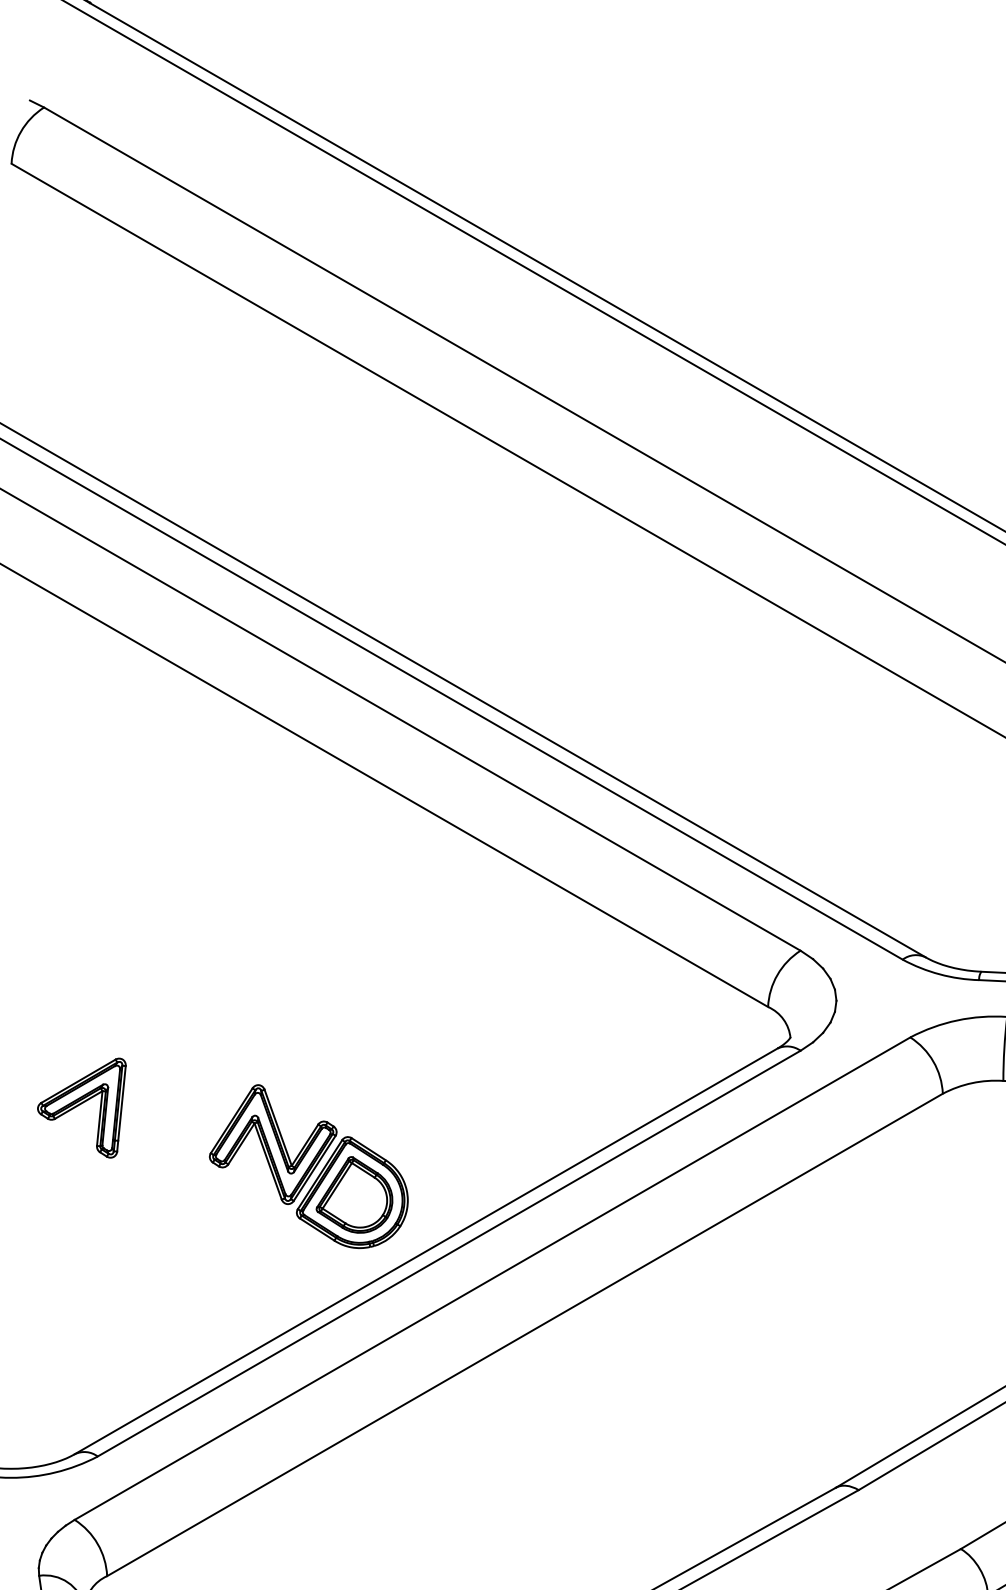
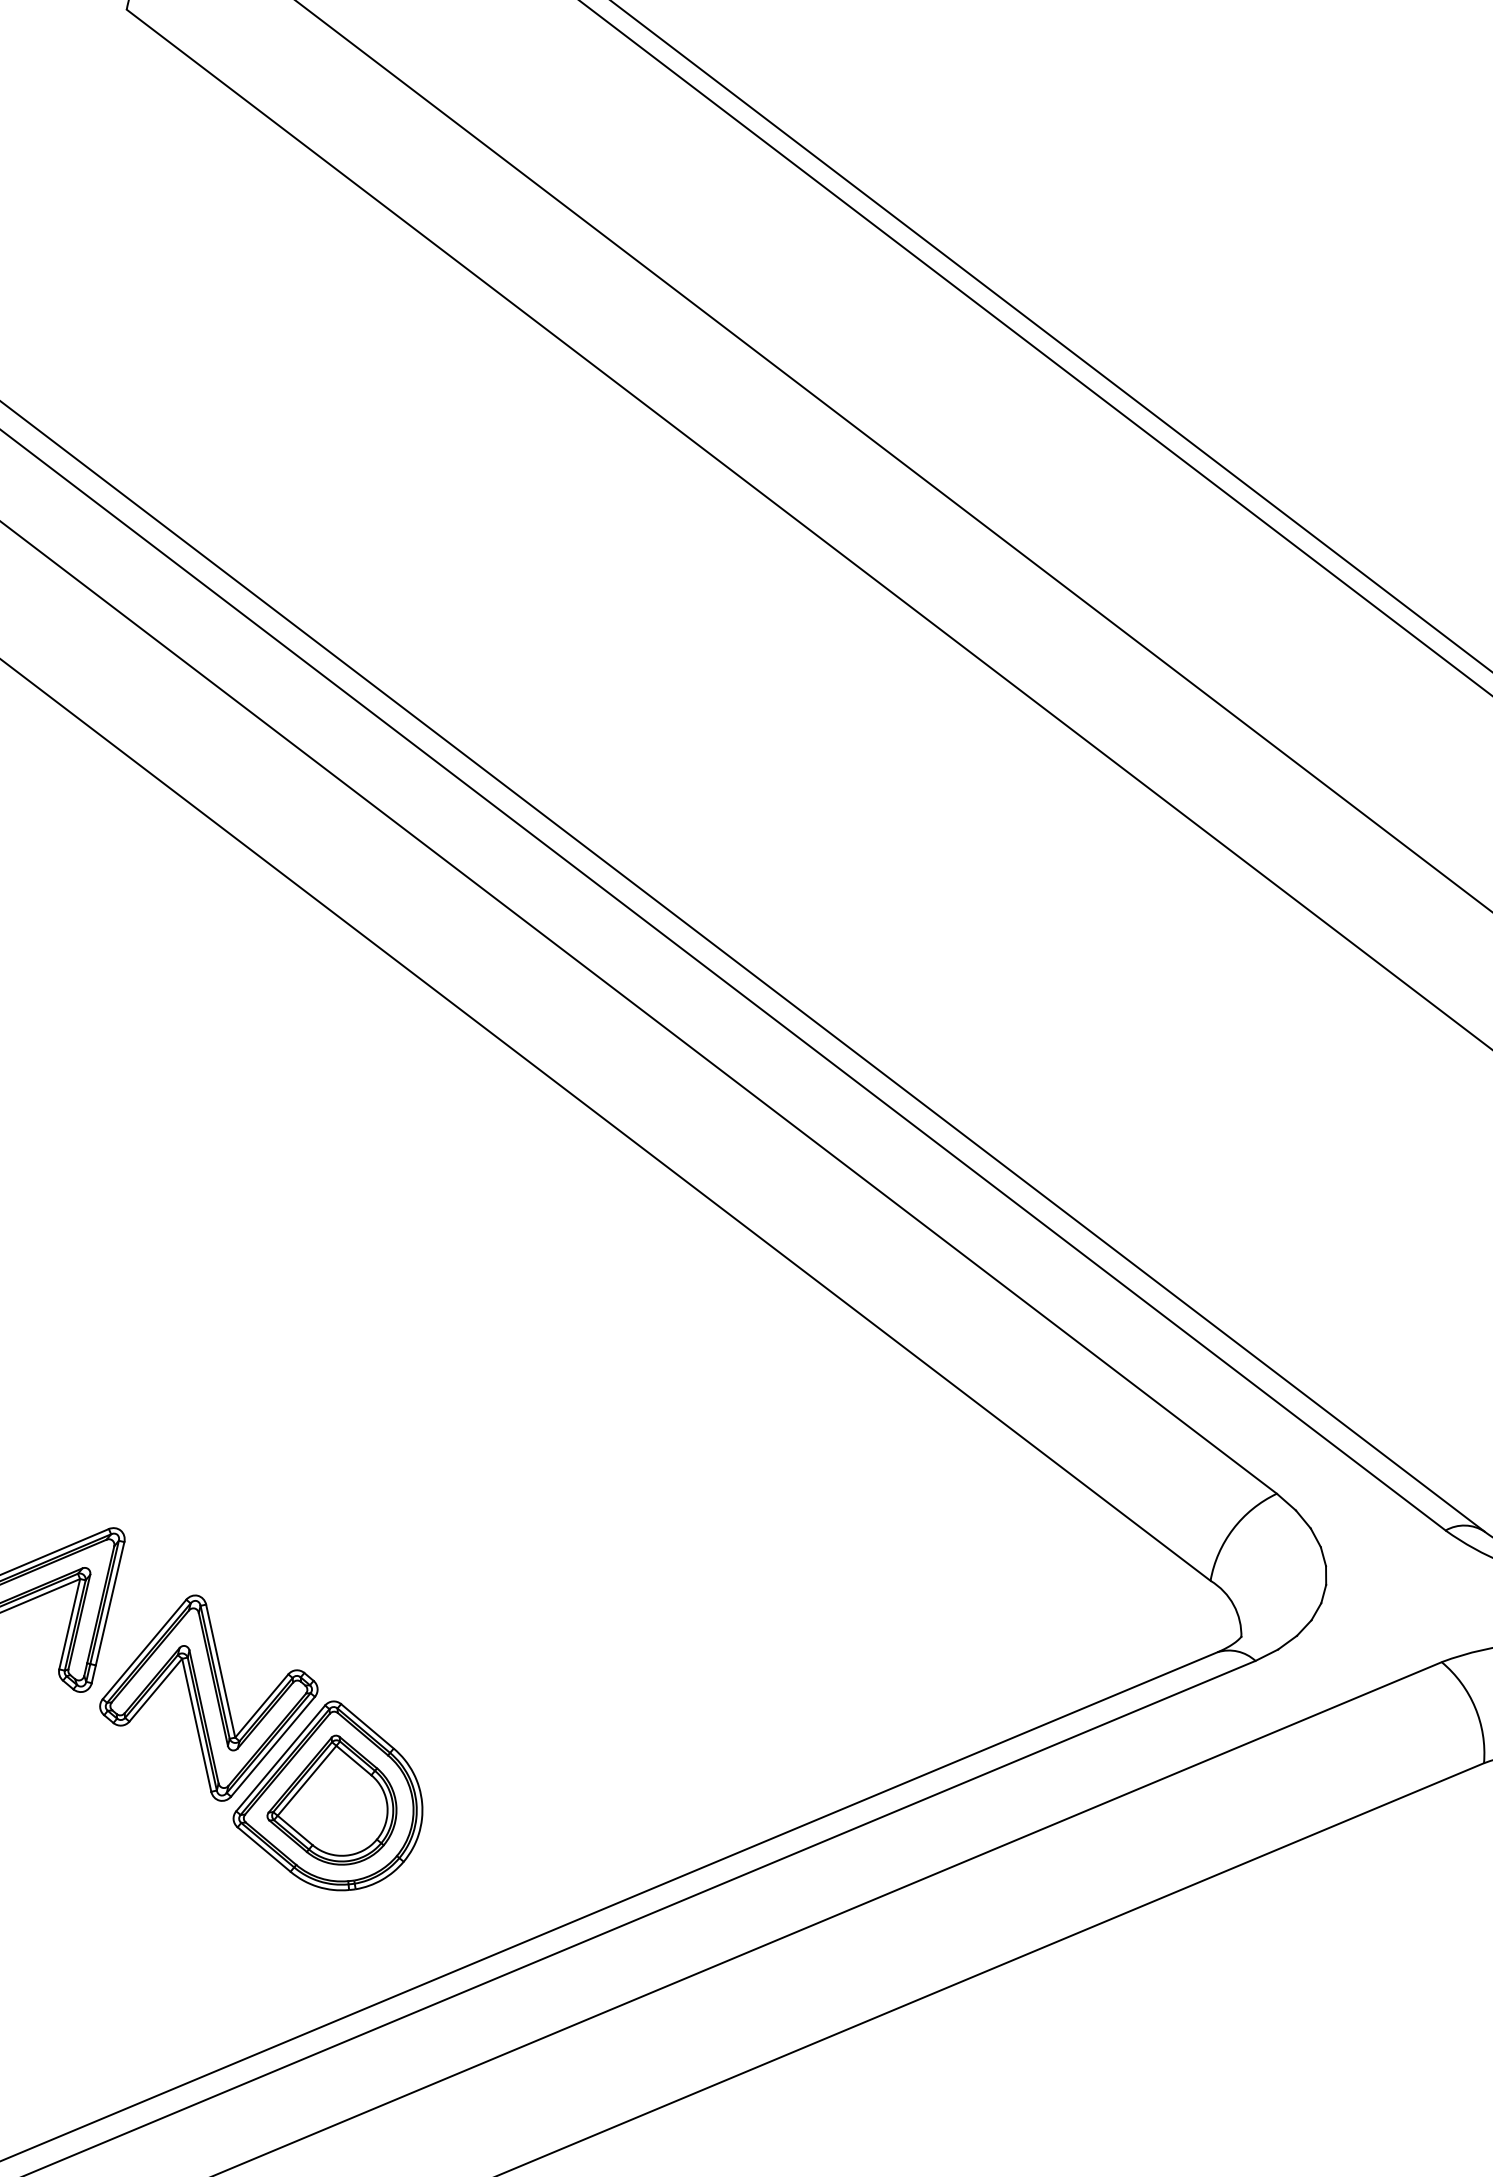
part: (308, 1166) -> (263, 1742), moved

